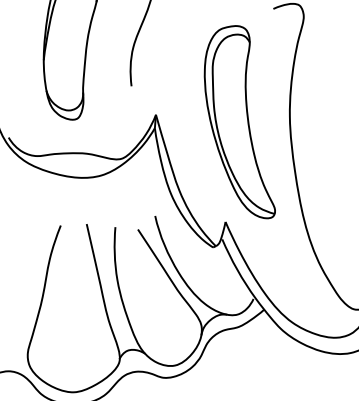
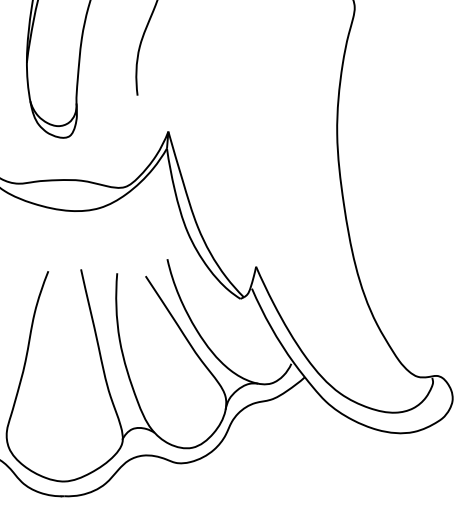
part: (240, 121) -> (274, 140), removed

